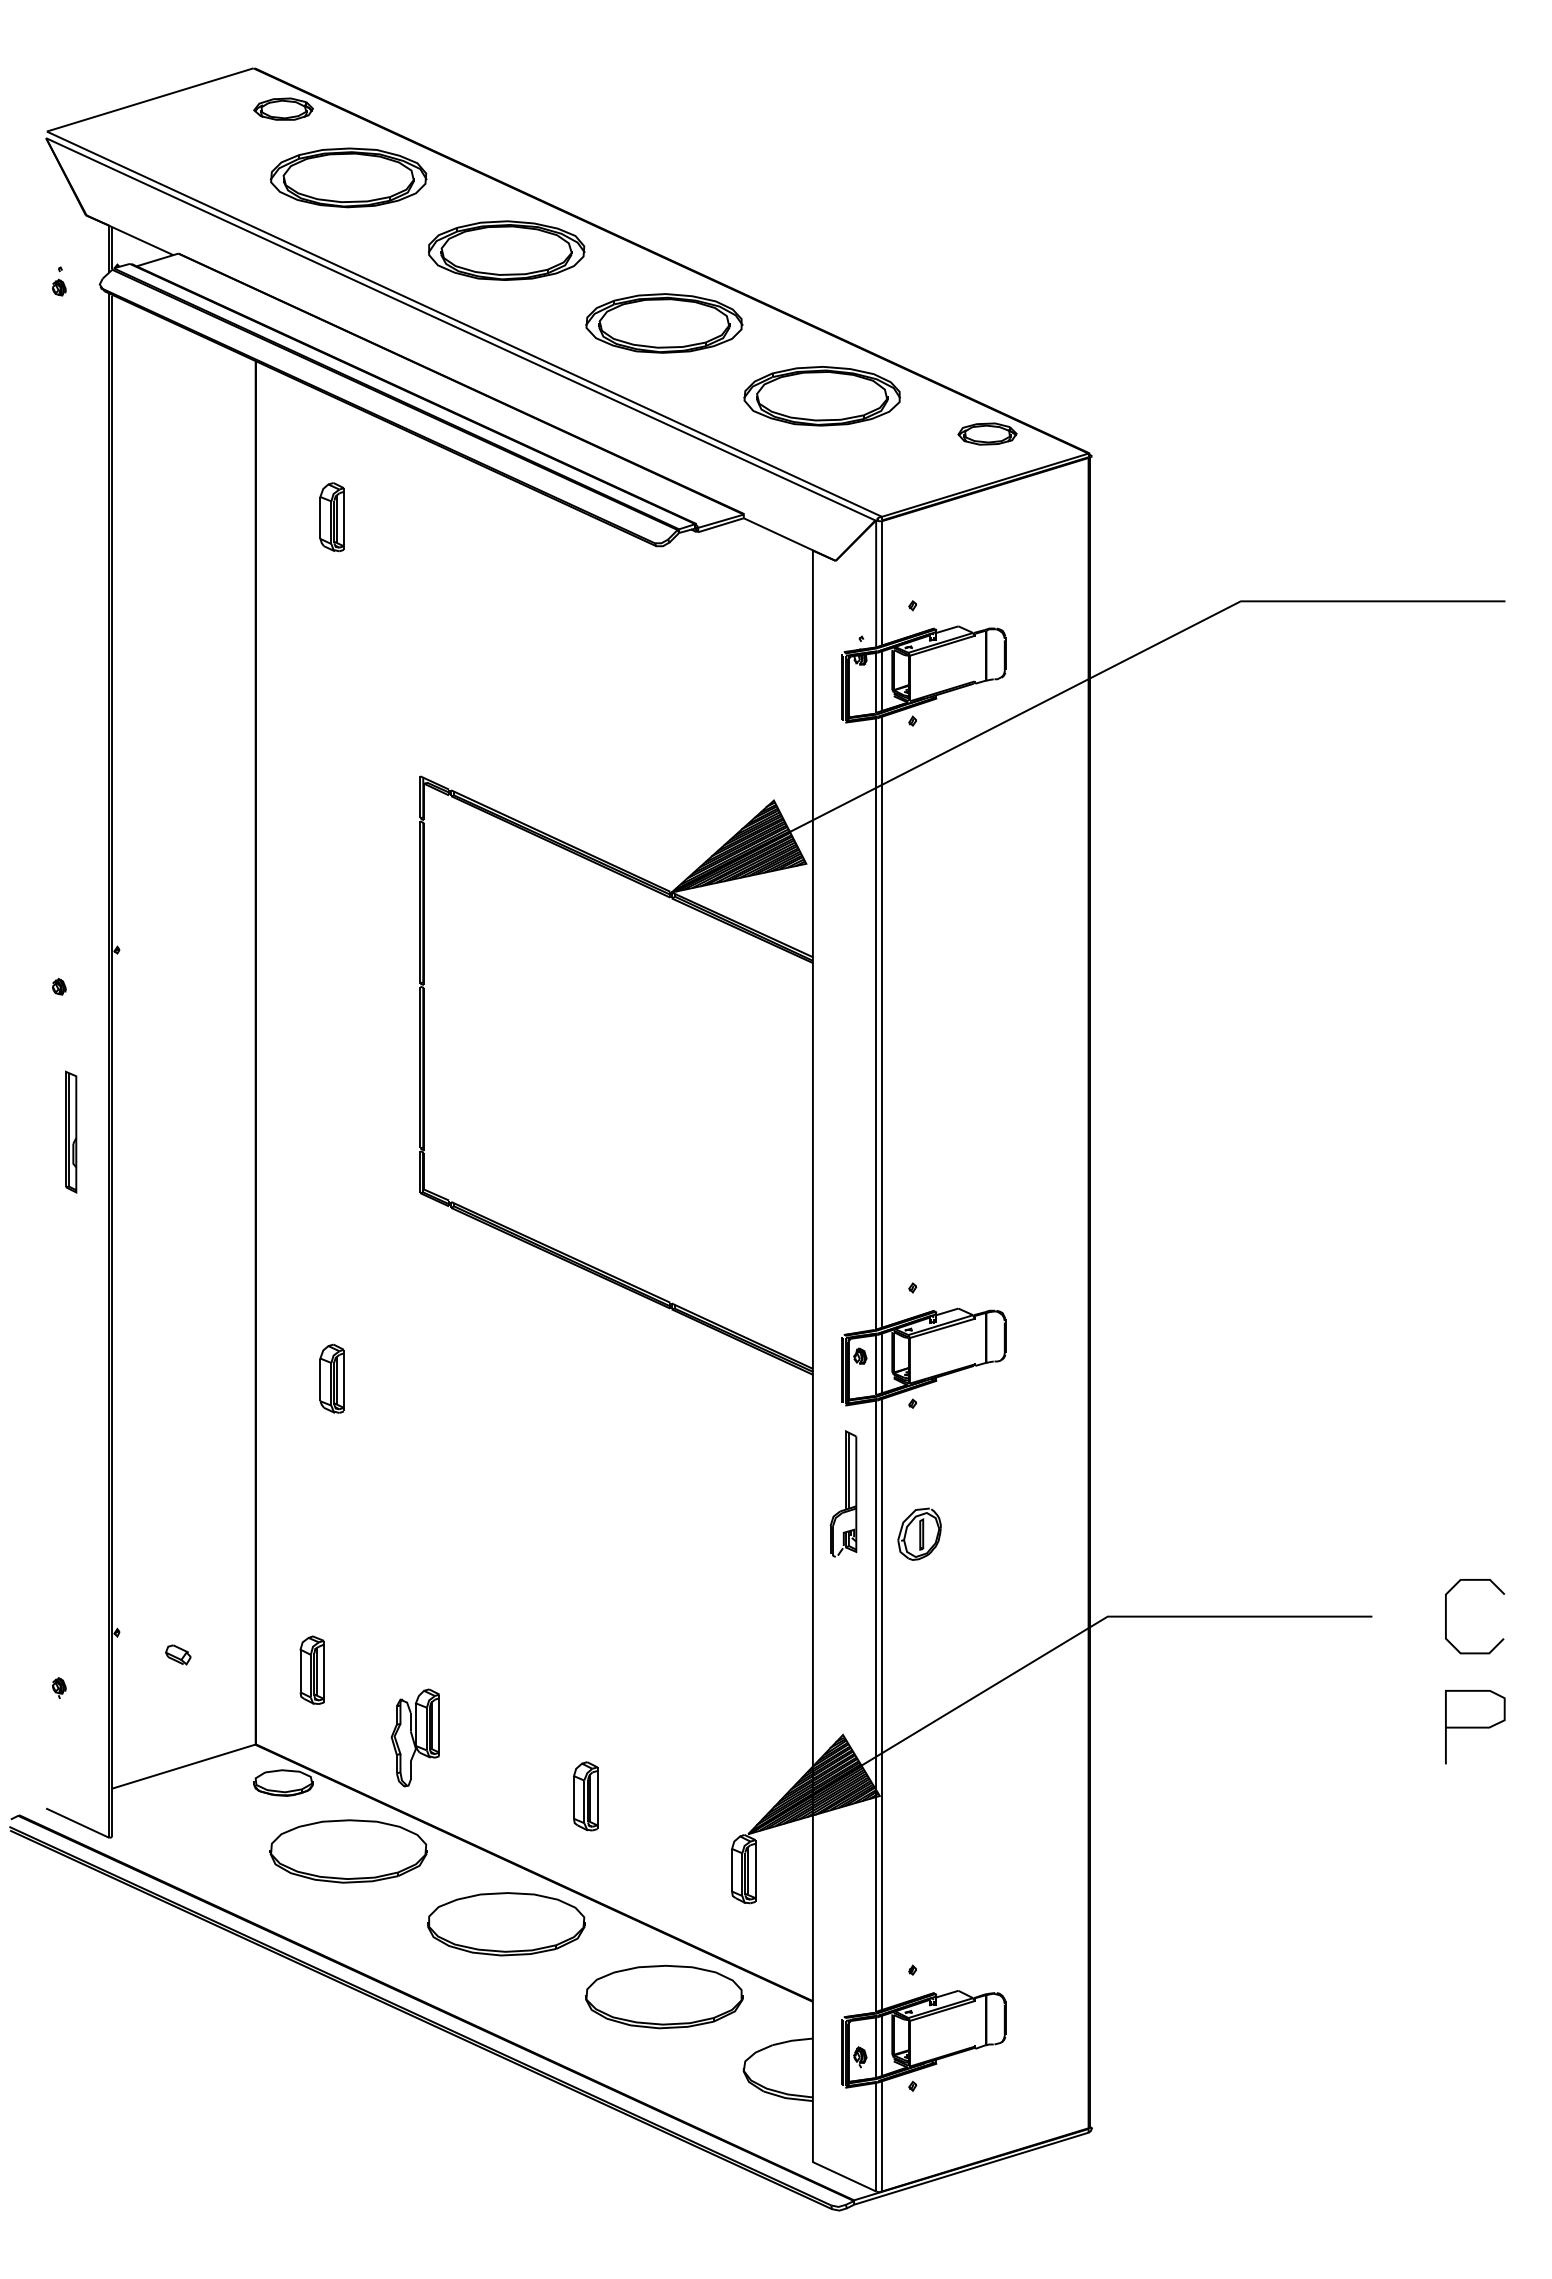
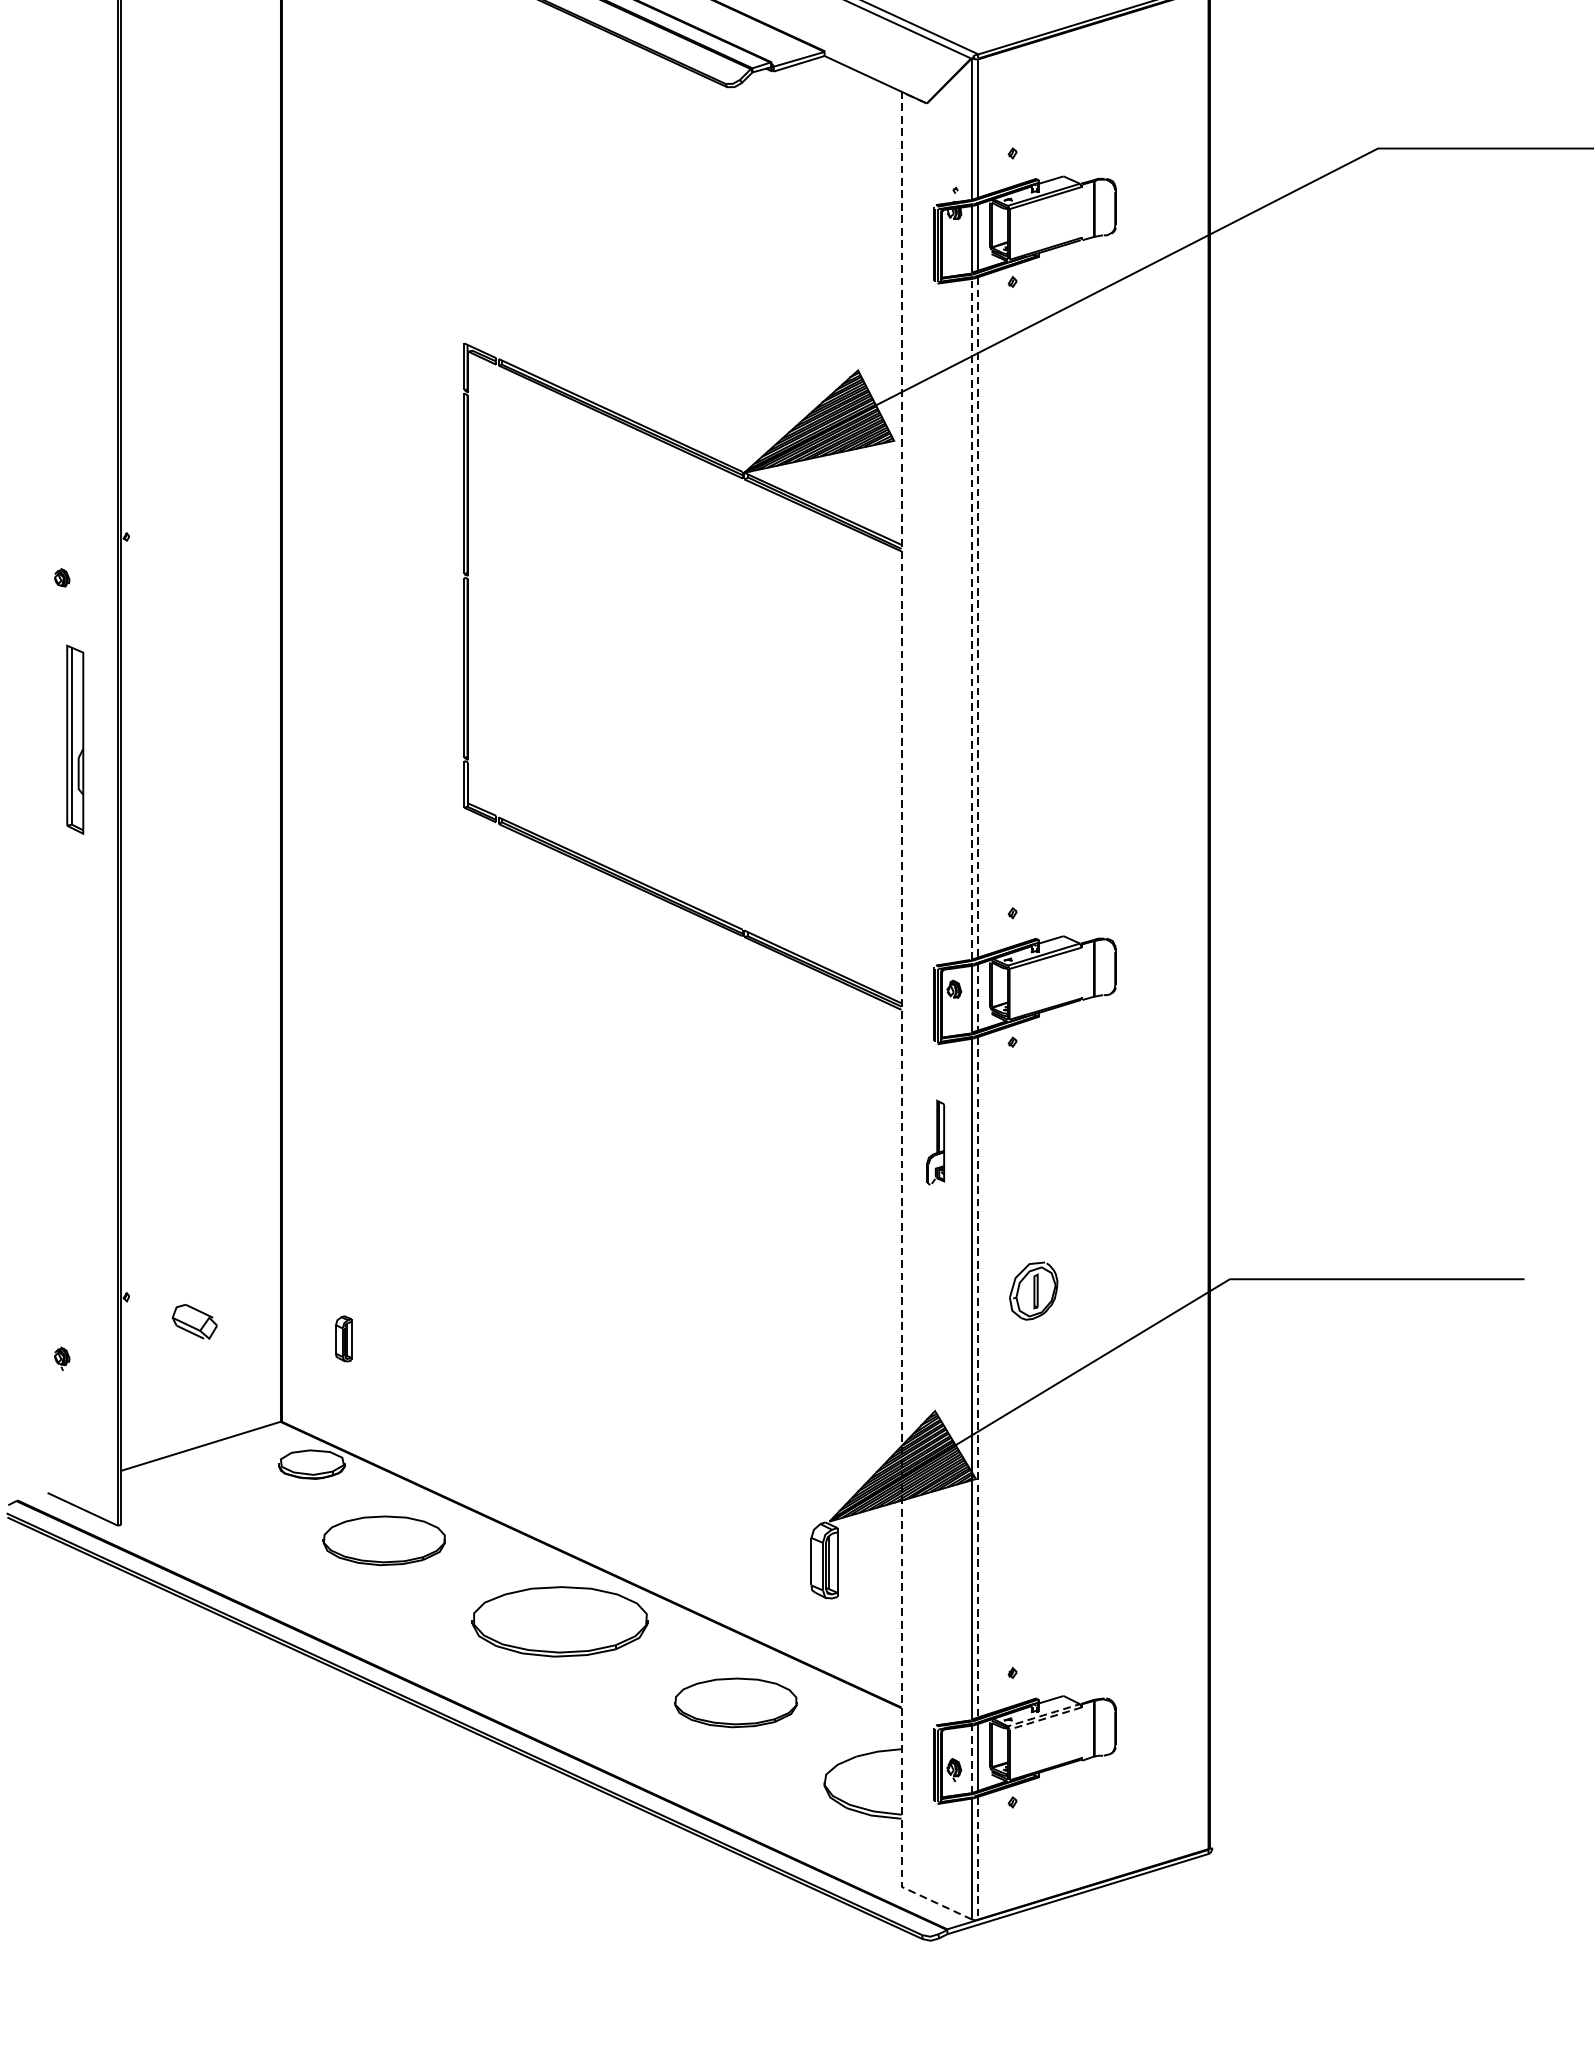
part: (331, 517) -> (365, 55), removed
line: (882, 1022) -> (979, 617), solid -> dashed
line: (876, 1024) -> (972, 619), solid -> dashed
part: (71, 1131) -> (75, 738), size x1.4
line: (882, 1364) -> (979, 998), solid -> dashed
part: (331, 1378) -> (365, 1014), removed
line: (812, 1378) -> (901, 1014), solid -> dashed
part: (843, 1493) -> (935, 1142), size x0.6
part: (919, 1533) -> (1033, 1290), moved
part: (178, 1654) -> (194, 1321), size x1.6
part: (311, 1669) -> (343, 1338), size x0.6
line: (882, 1704) -> (979, 1377), solid -> dashed
part: (414, 1737) -> (457, 1413), removed
part: (585, 1796) -> (648, 1479), removed
part: (348, 1851) -> (384, 1540), size x0.7
part: (664, 1996) -> (736, 1702), size x0.7
line: (909, 2019) -> (1009, 1727), solid -> dashed
line: (876, 2047) -> (972, 1759), solid -> dashed
line: (882, 2136) -> (979, 1858), solid -> dashed

